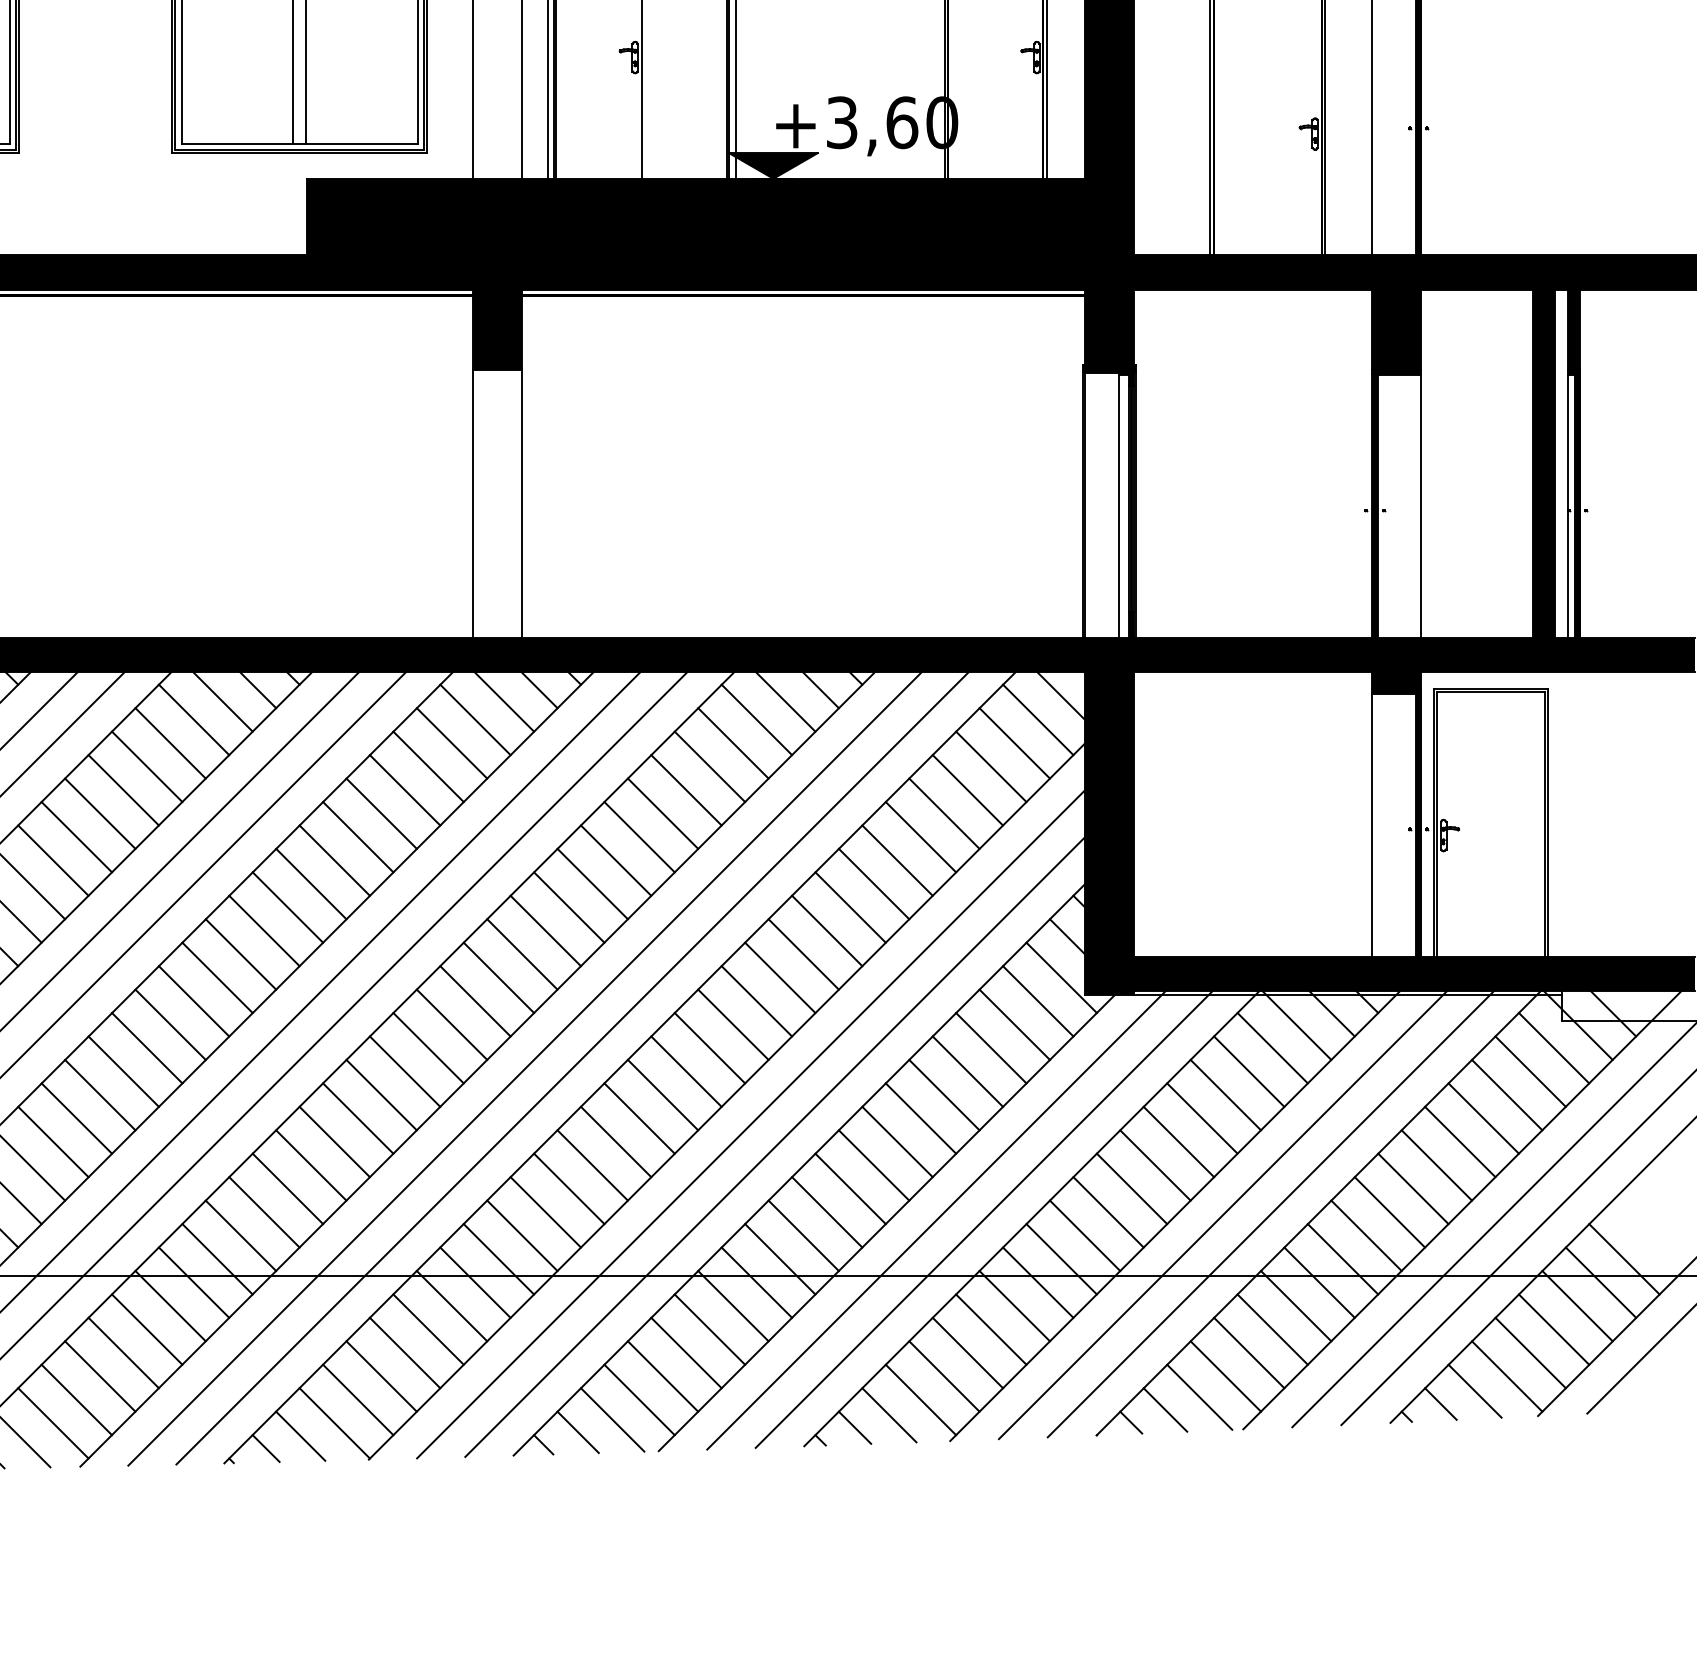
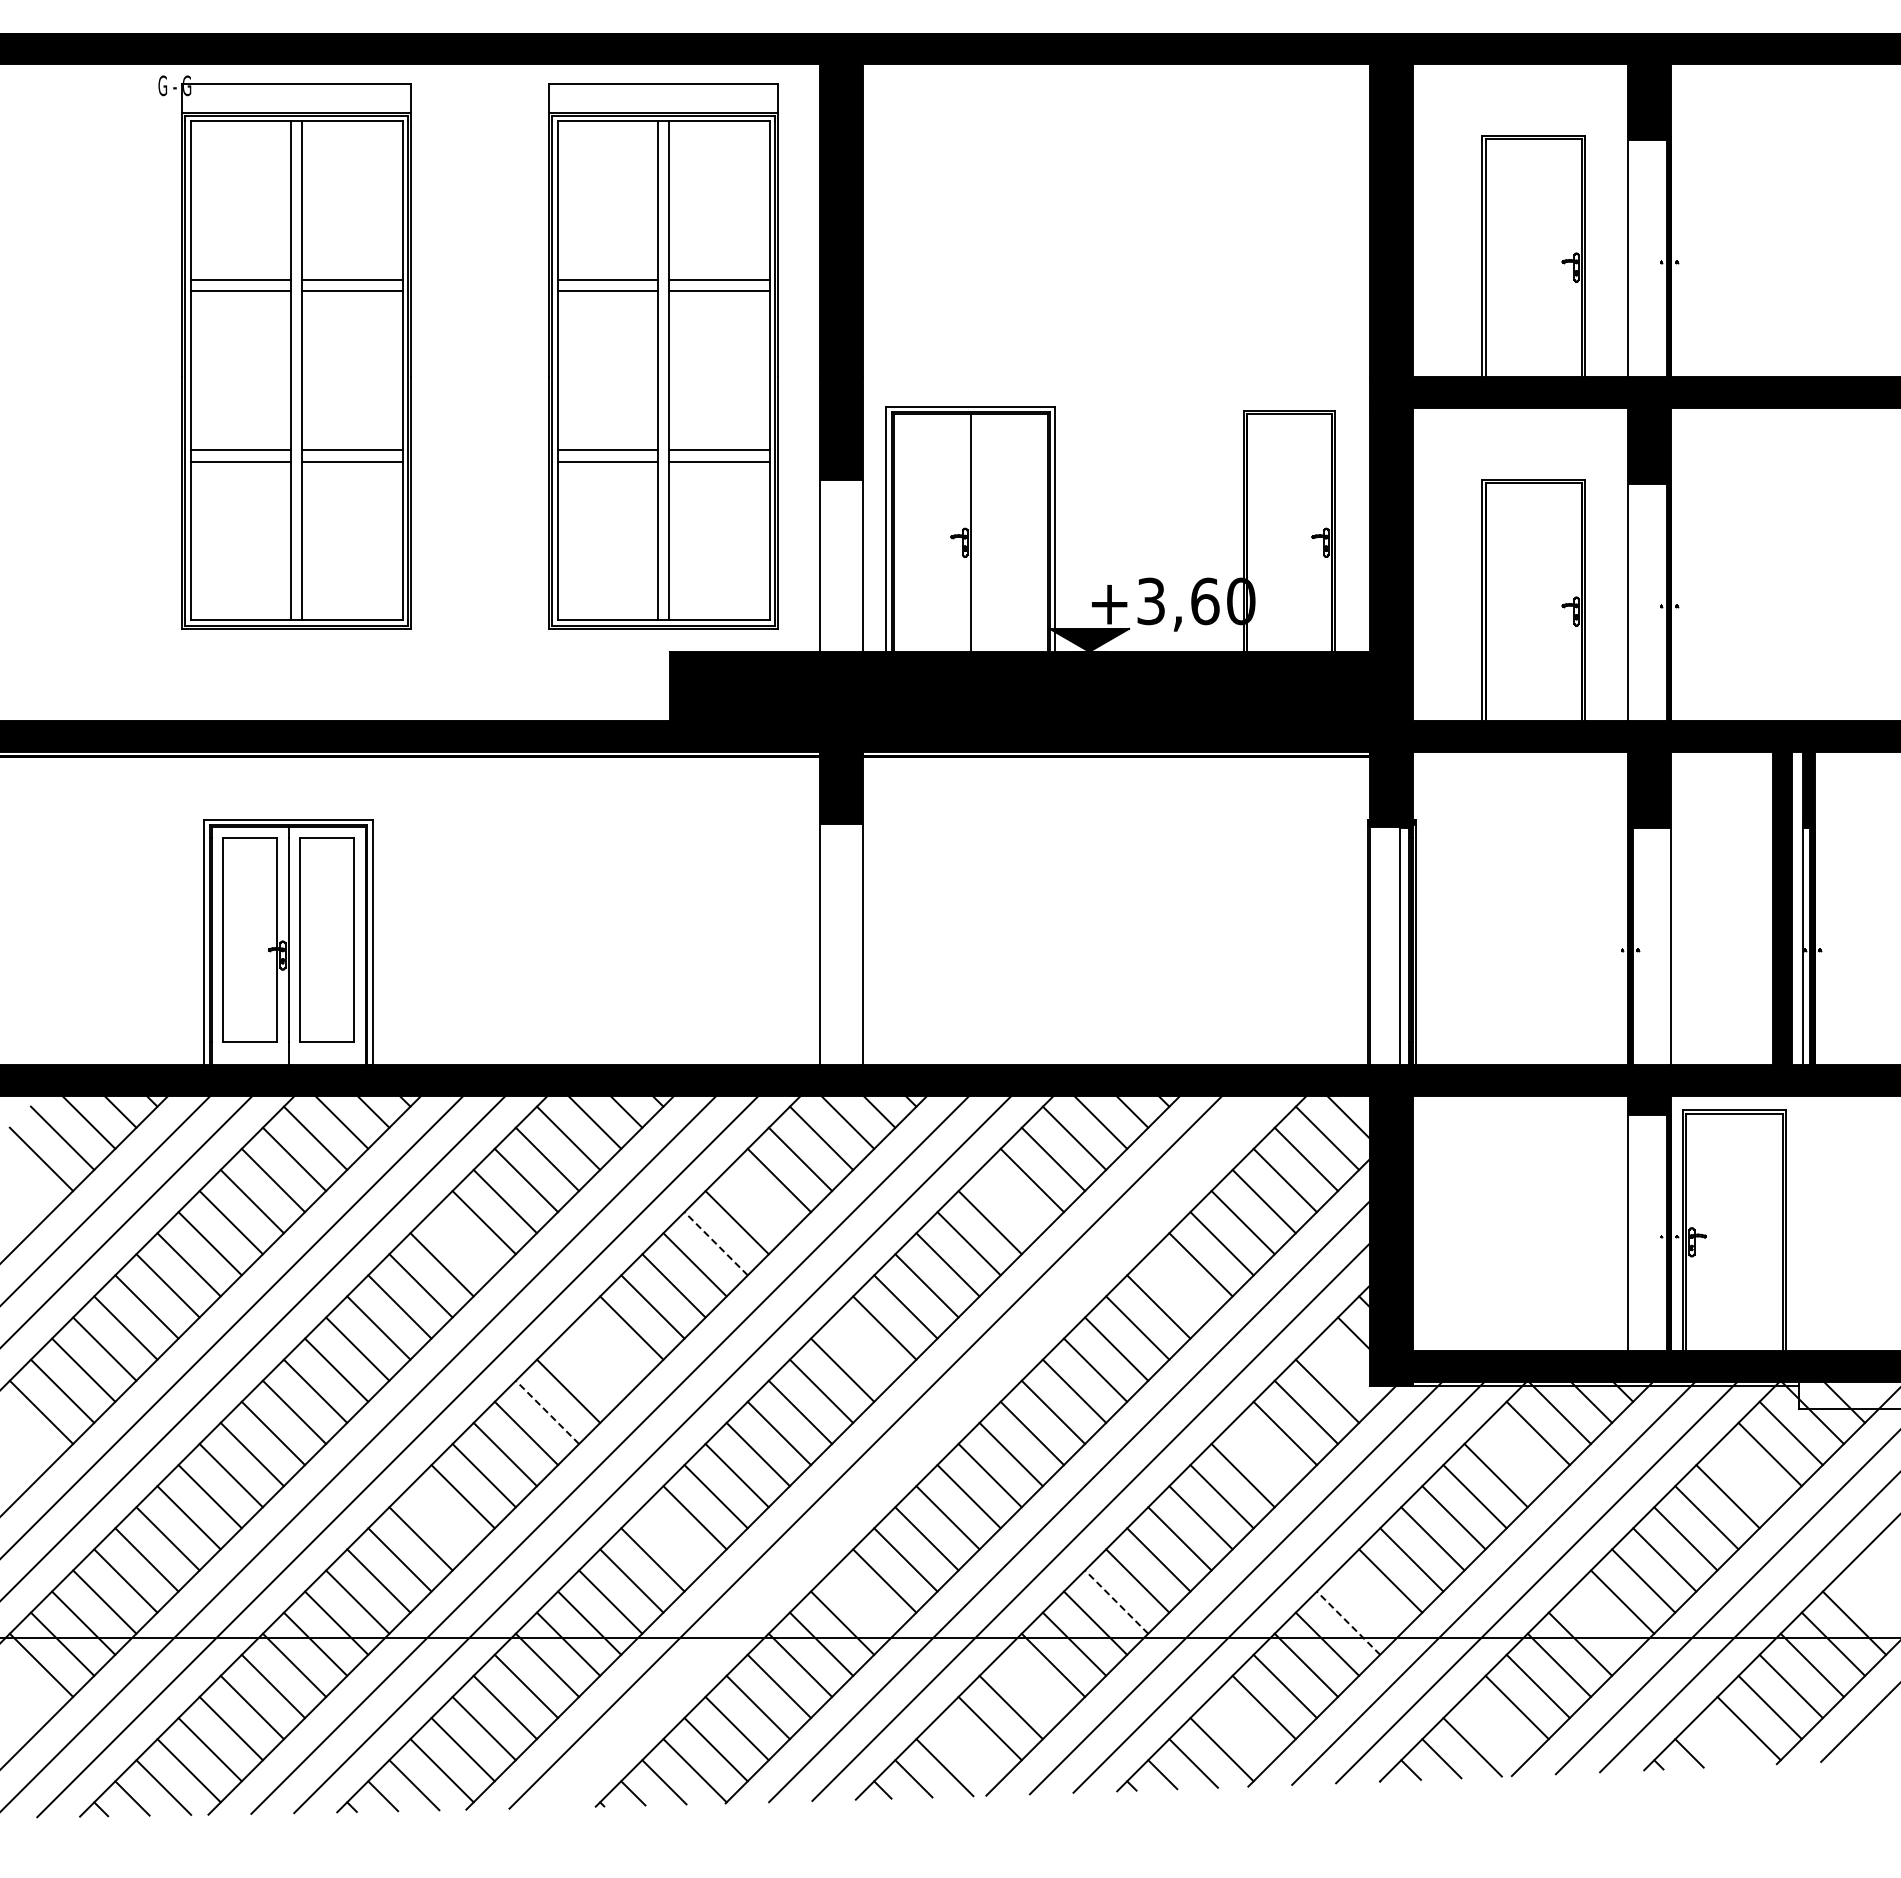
line: (404, 790) -> (757, 1201), removed
line: (685, 790) -> (1010, 1201), removed
line: (76, 836) -> (462, 1243), removed
line: (358, 836) -> (716, 1243), solid -> dashed
line: (873, 883) -> (1179, 1285), removed
line: (240, 953) -> (610, 1348), removed
line: (522, 953) -> (863, 1348), removed
line: (217, 977) -> (589, 1369), removed
line: (1061, 977) -> (1348, 1369), removed
line: (170, 1024) -> (547, 1412), solid -> dashed
line: (572, 1068) -> (908, 1451), removed
line: (967, 1071) -> (1263, 1454), removed
line: (1248, 1071) -> (1516, 1454), removed
line: (1506, 1094) -> (1748, 1475), removed
line: (52, 1141) -> (441, 1517), removed
line: (310, 1165) -> (673, 1538), removed
line: (522, 1235) -> (863, 1601), removed
line: (1084, 1235) -> (1369, 1601), removed
line: (803, 1236) -> (1116, 1602), solid -> dashed
line: (1343, 1258) -> (1601, 1622), removed
line: (1061, 1259) -> (1348, 1623), solid -> dashed
line: (709, 1329) -> (1031, 1686), removed
line: (943, 1376) -> (1242, 1728), removed
line: (1225, 1376) -> (1495, 1728), removed
line: (1475, 1390) -> (1720, 1741), removed
line: (638, 1399) -> (968, 1749), removed

